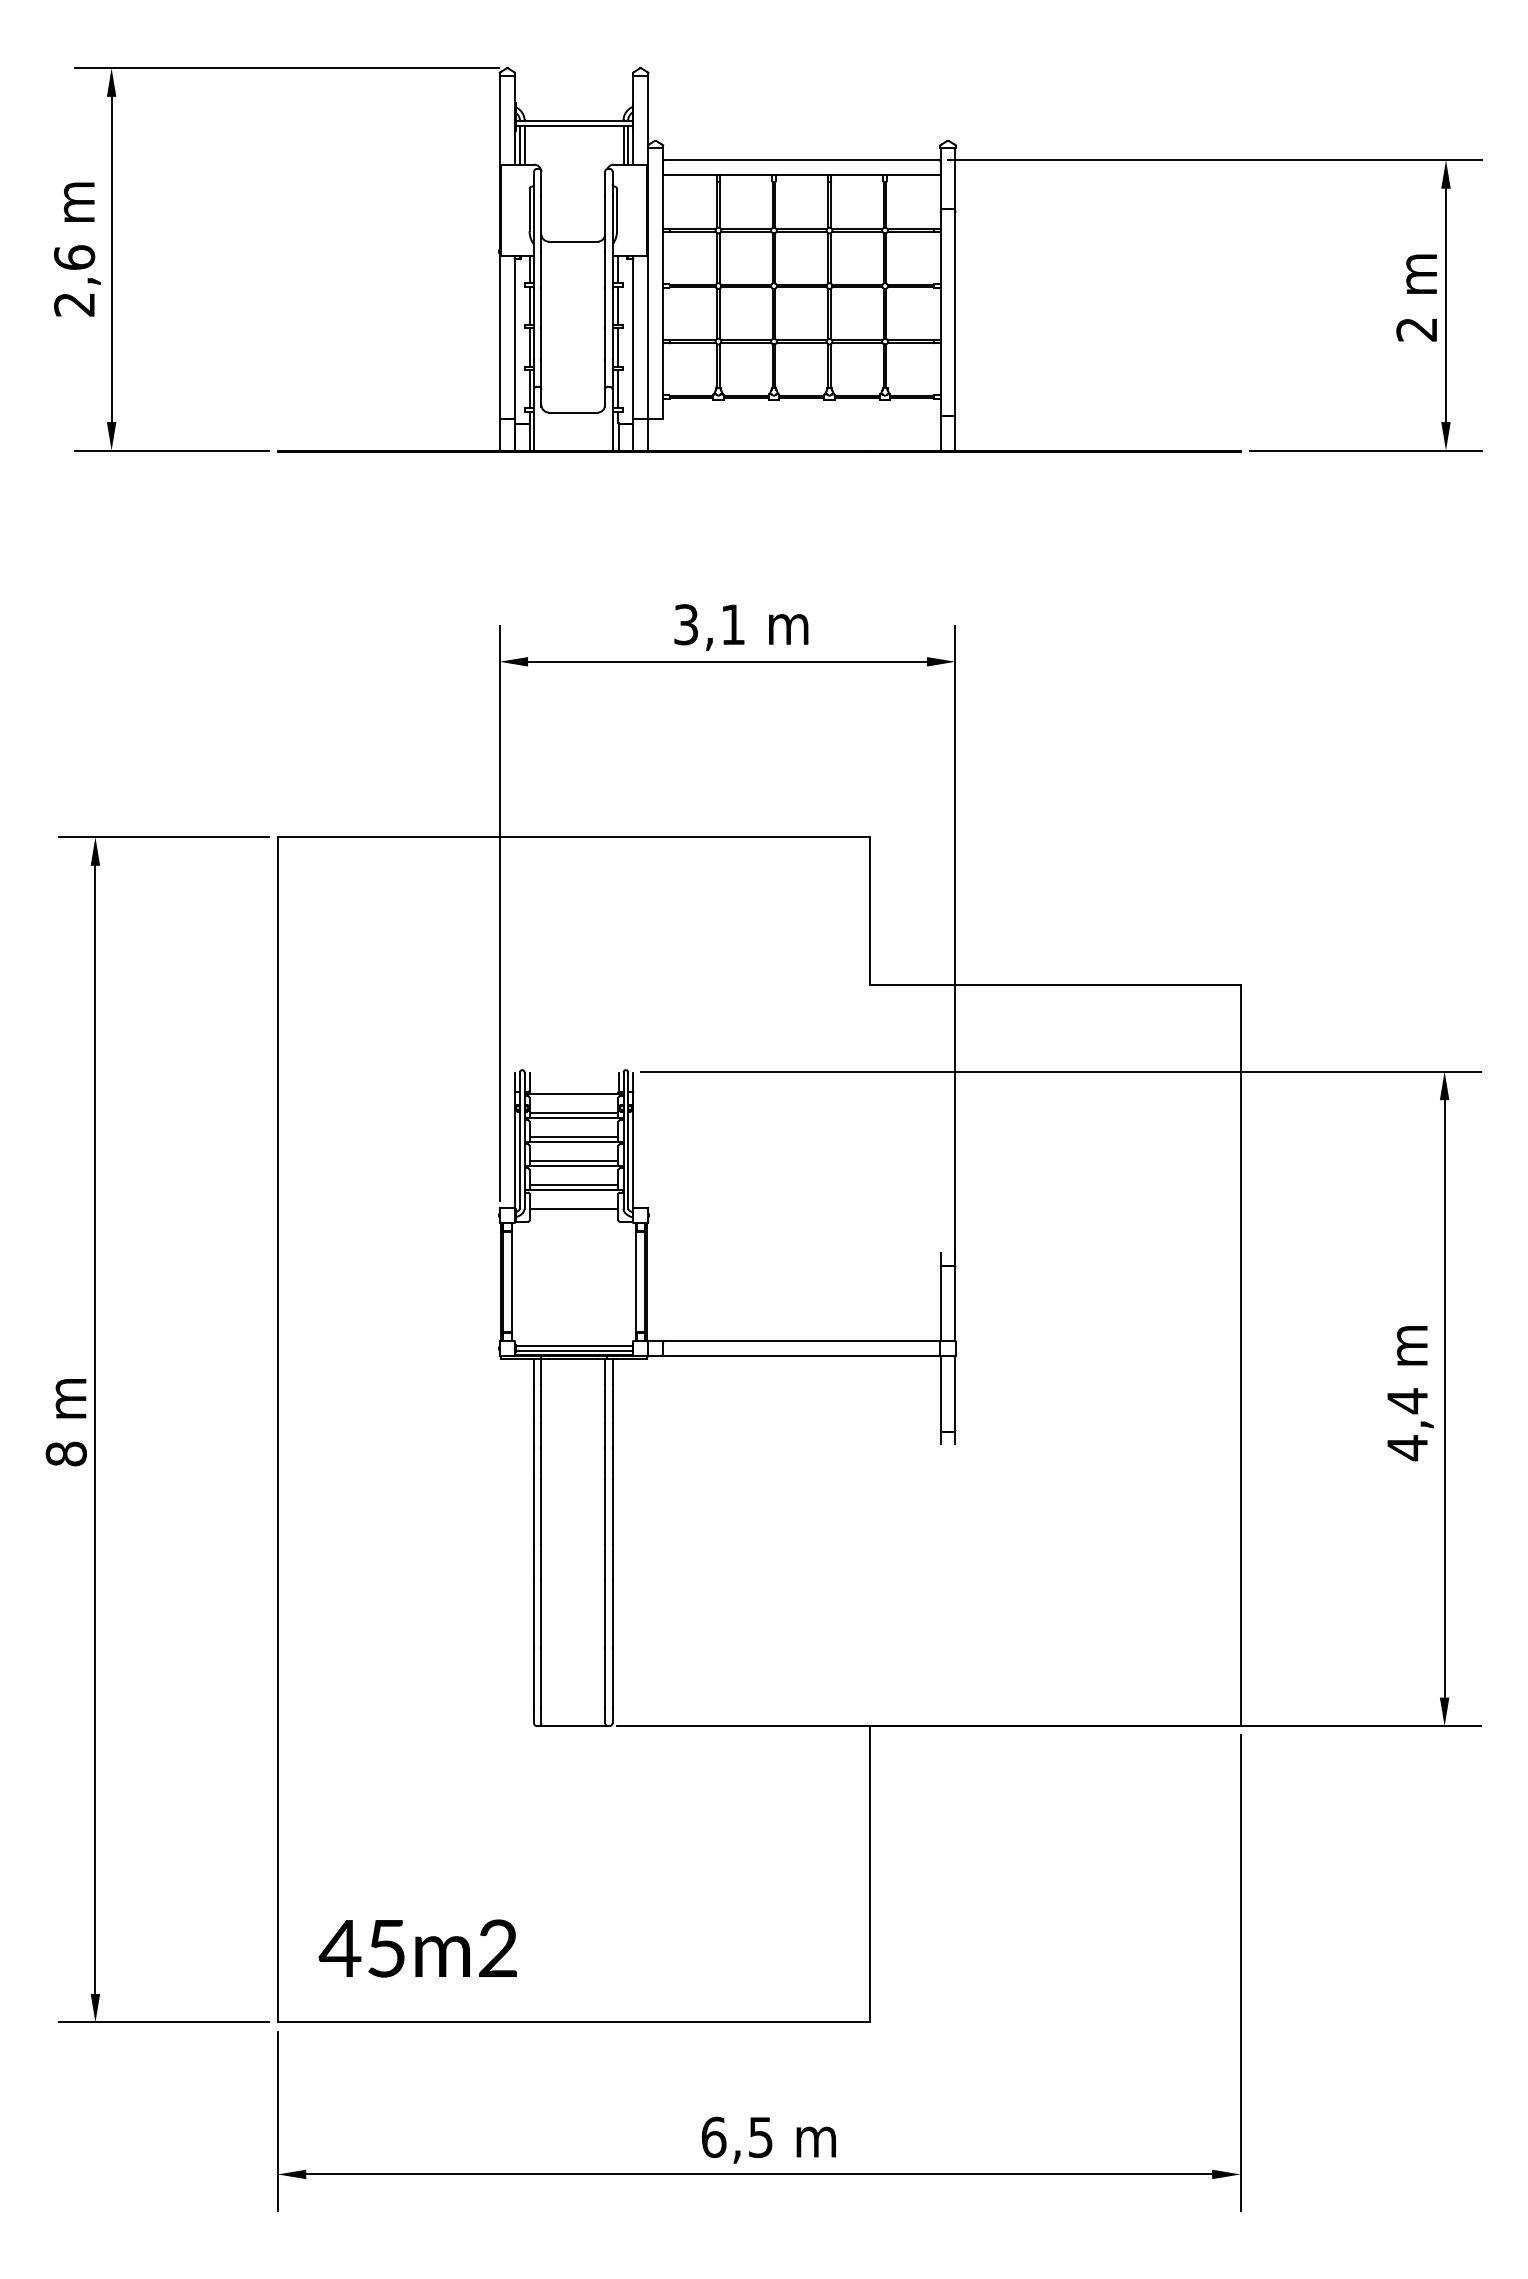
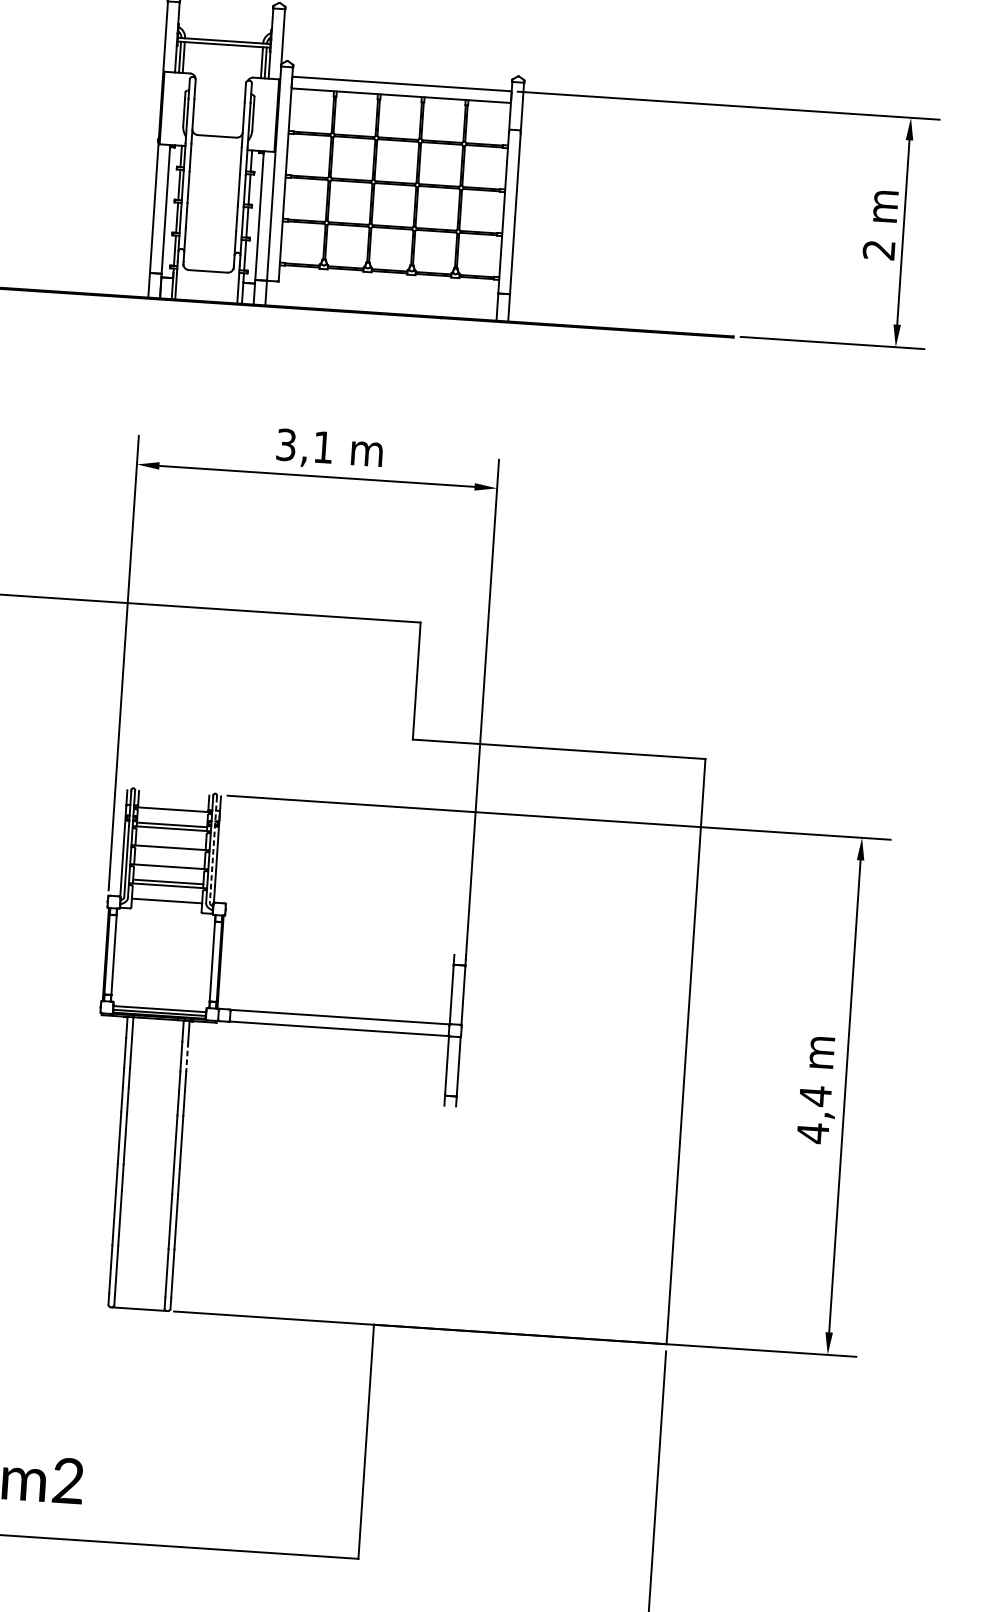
line: (573, 1137) -> (170, 844), removed
line: (628, 1141) -> (213, 850), solid -> dashed
line: (573, 1161) -> (169, 863), removed
line: (612, 1404) -> (187, 1057), solid -> dashed

